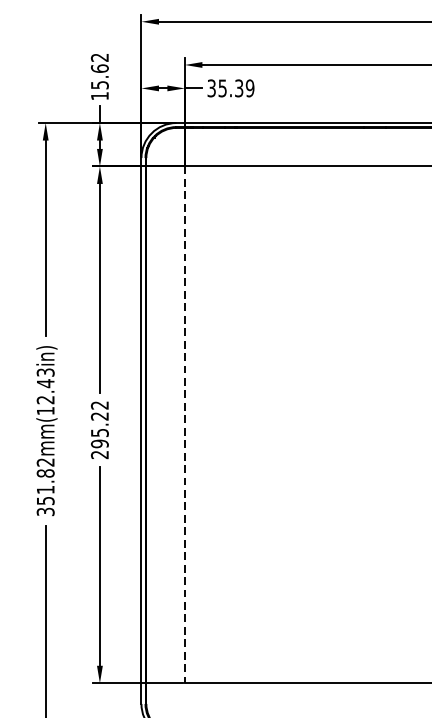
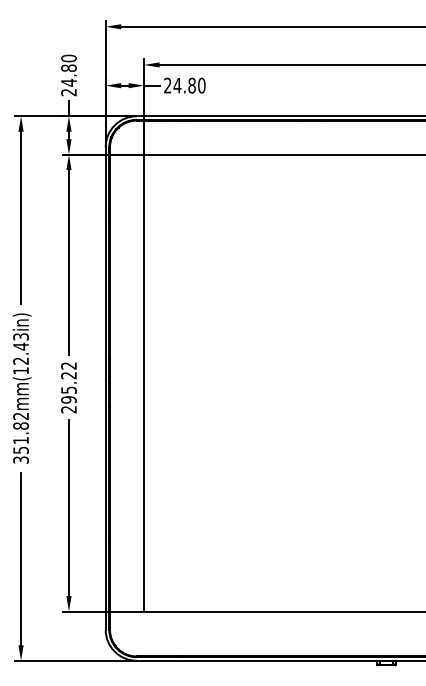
text: (99, 76) -> (68, 75), 15.62 -> 24.80
text: (230, 88) -> (184, 85), 35.39 -> 24.80
line: (185, 425) -> (144, 383), dashed -> solid

